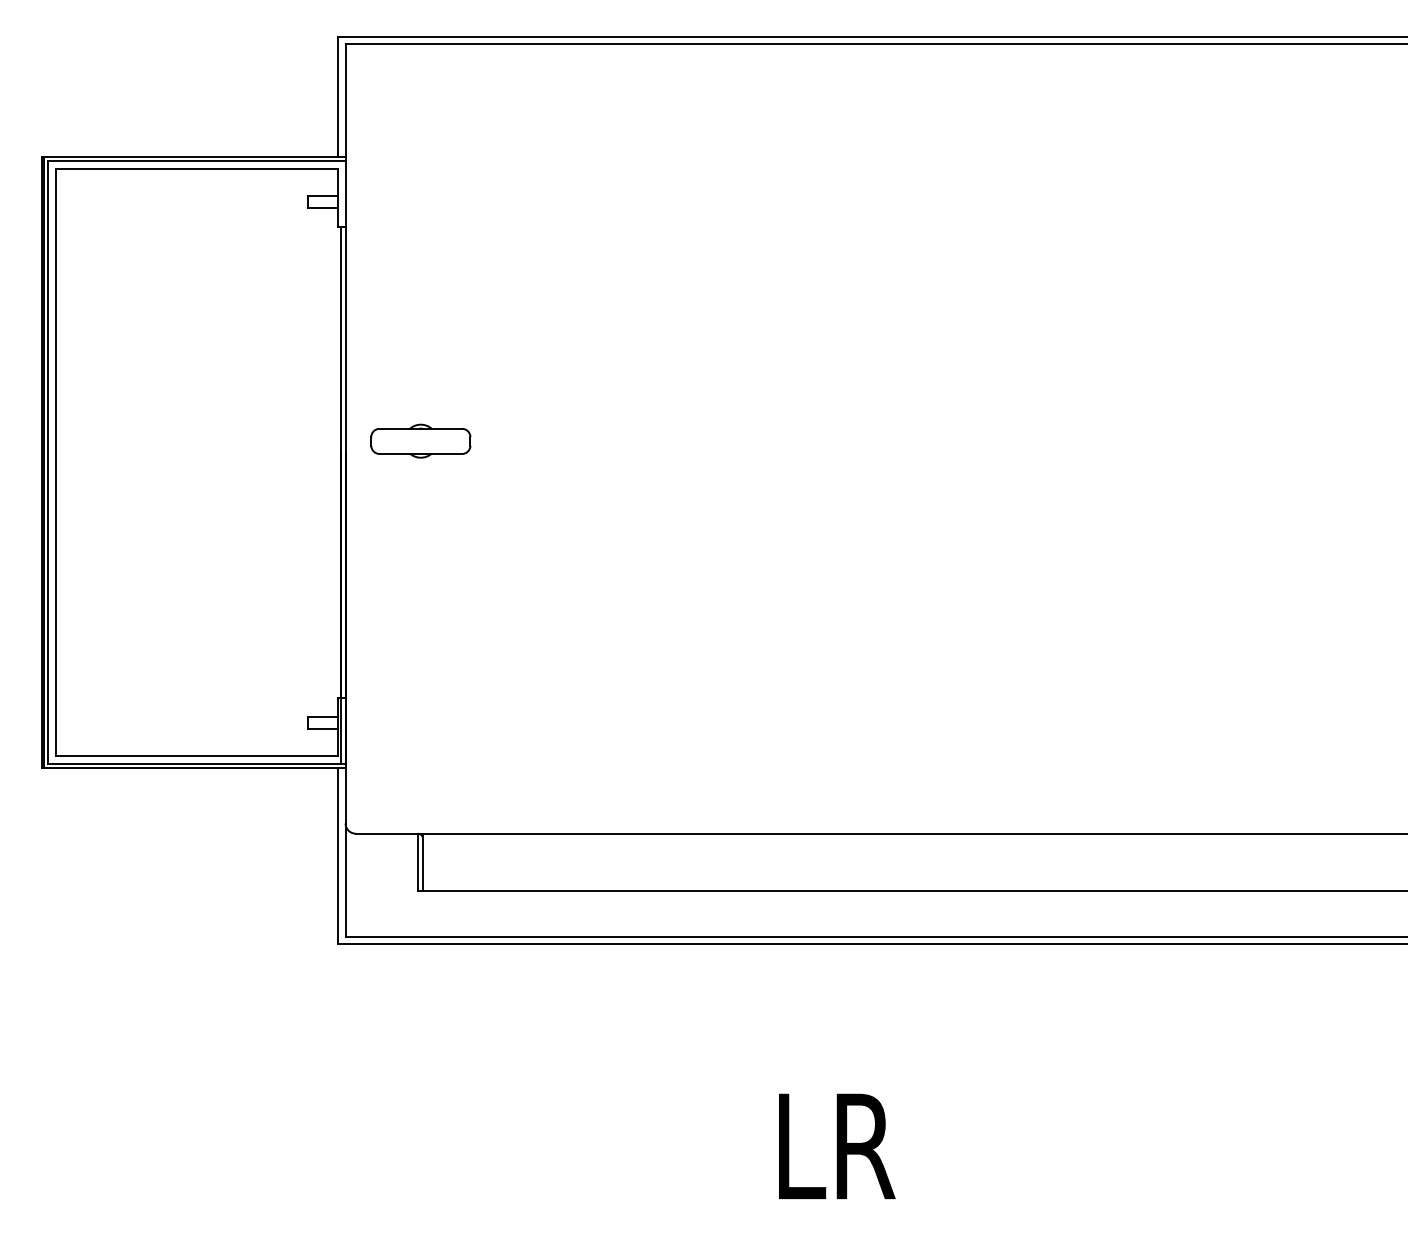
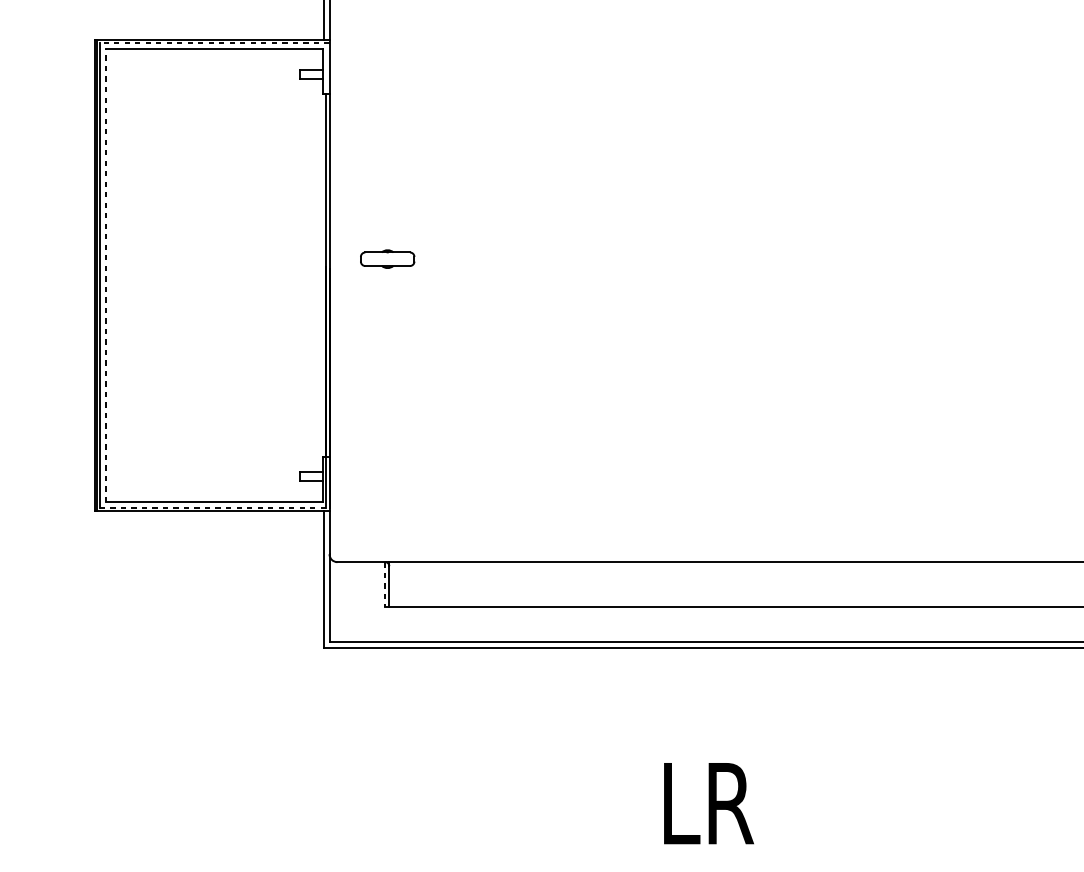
line: (196, 161) -> (214, 43), solid -> dashed
part: (420, 440) -> (387, 258), size x0.7
line: (56, 461) -> (106, 274), solid -> dashed
line: (196, 763) -> (214, 507), solid -> dashed
line: (417, 862) -> (385, 584), solid -> dashed

